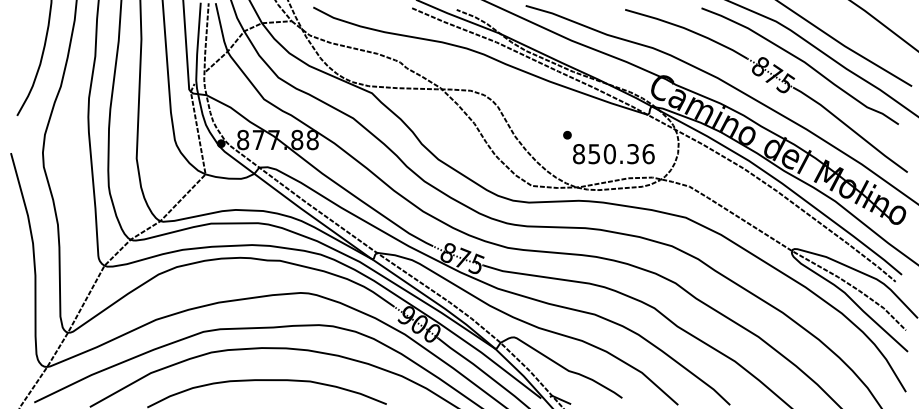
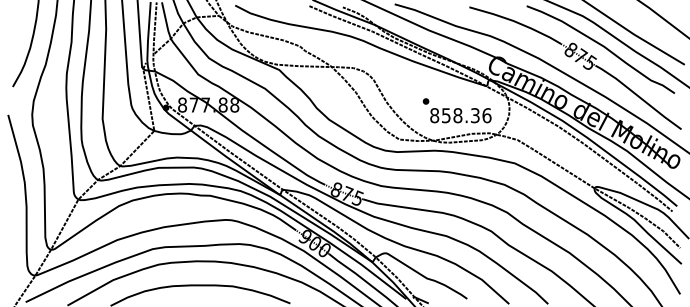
text: (609, 153) -> (457, 115), 850.36 -> 858.36

